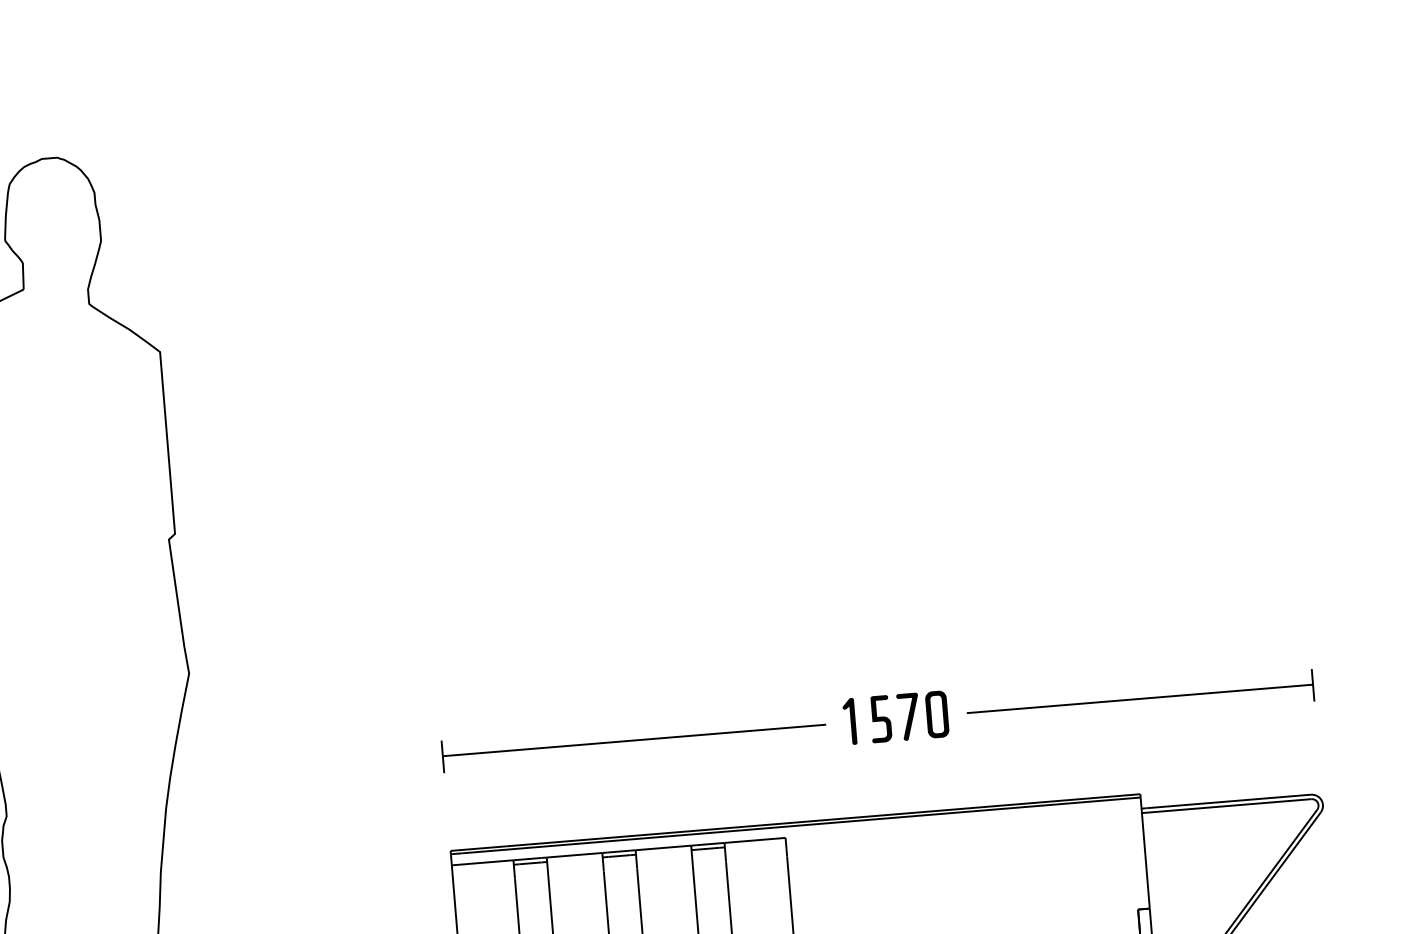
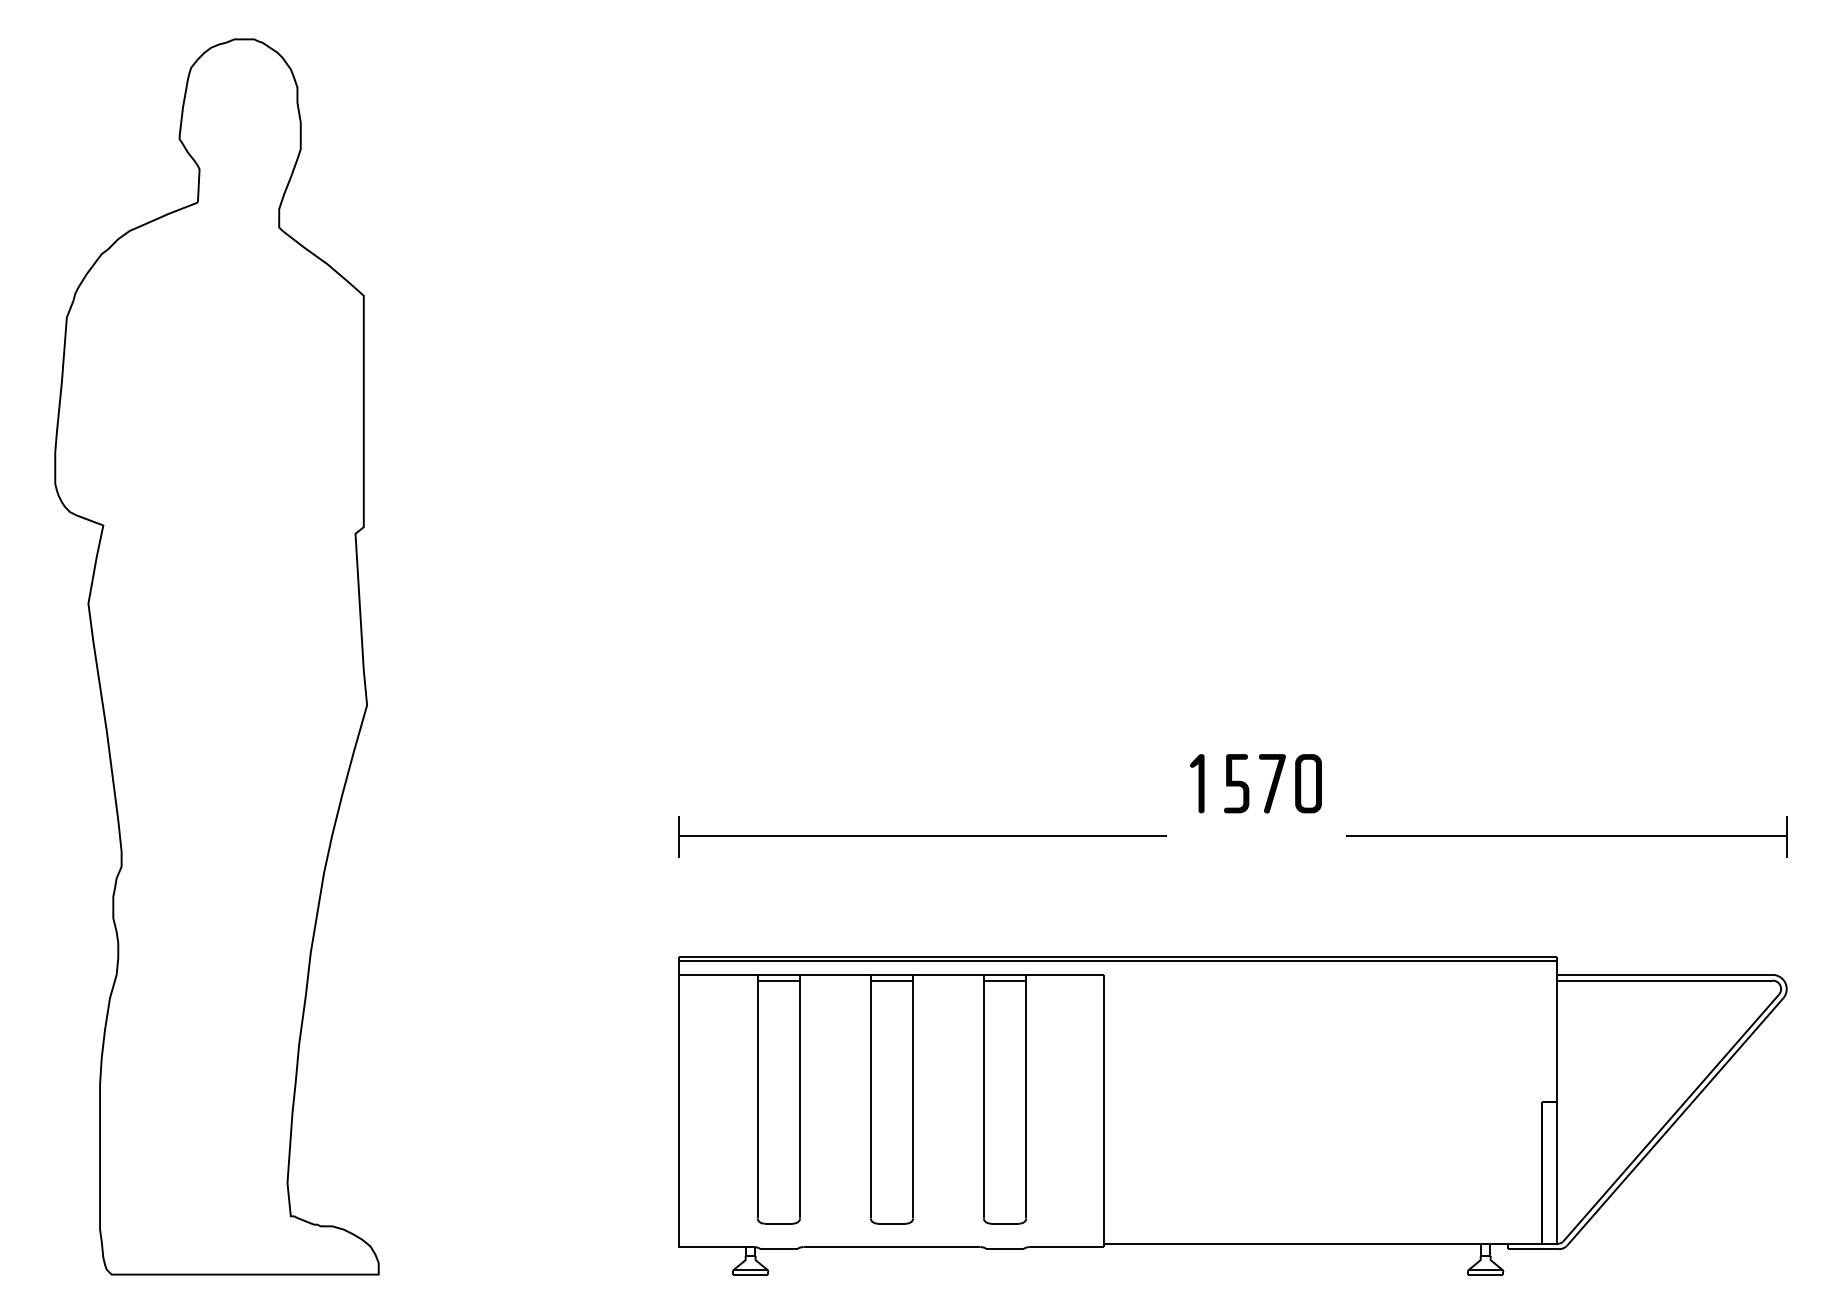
part: (890, 720) -> (1248, 786), moved

